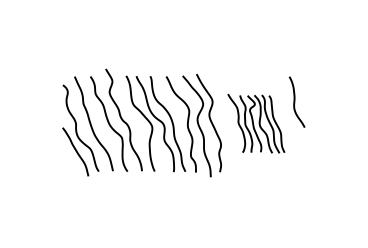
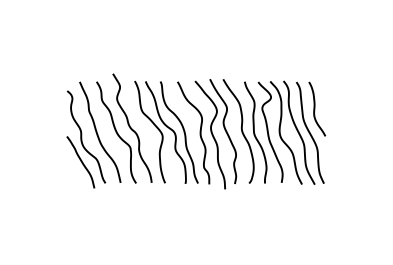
part: (256, 123) -> (273, 131), size x1.67

